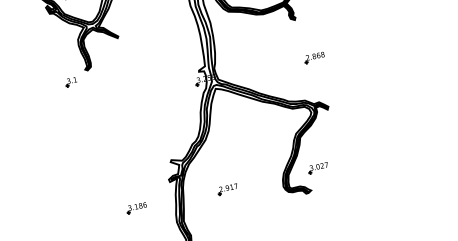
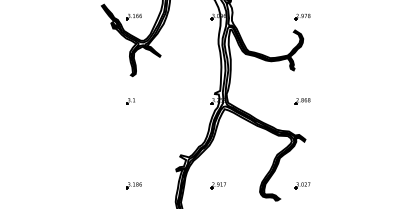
part: (70, 82) -> (130, 101), moved
part: (318, 168) -> (302, 185), moved
part: (135, 208) -> (133, 185), moved

